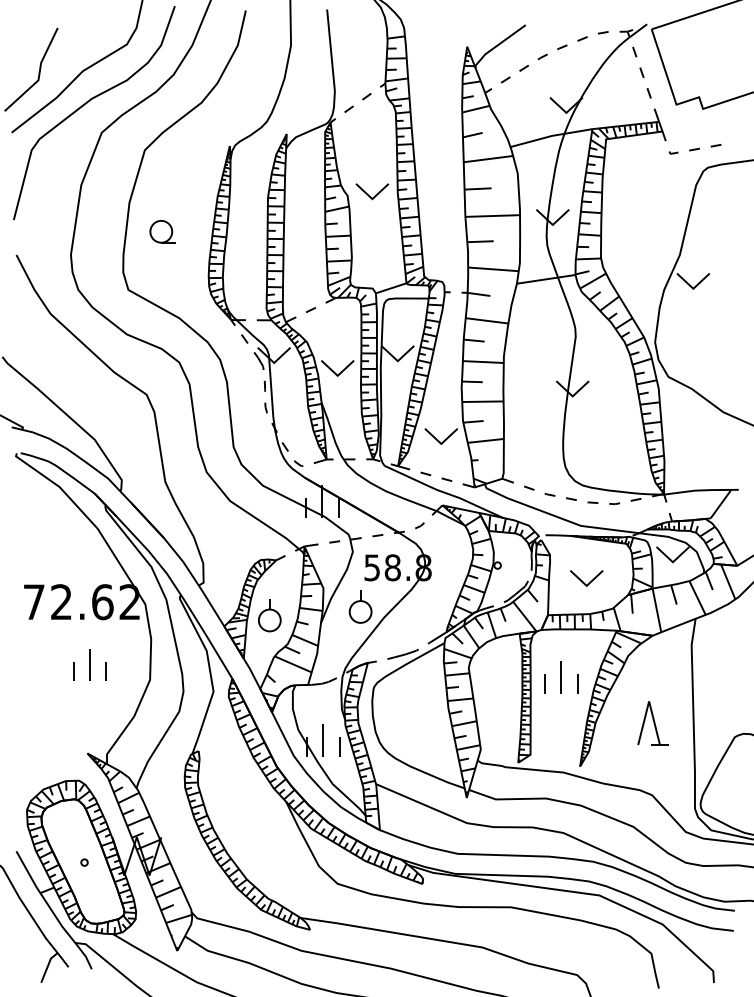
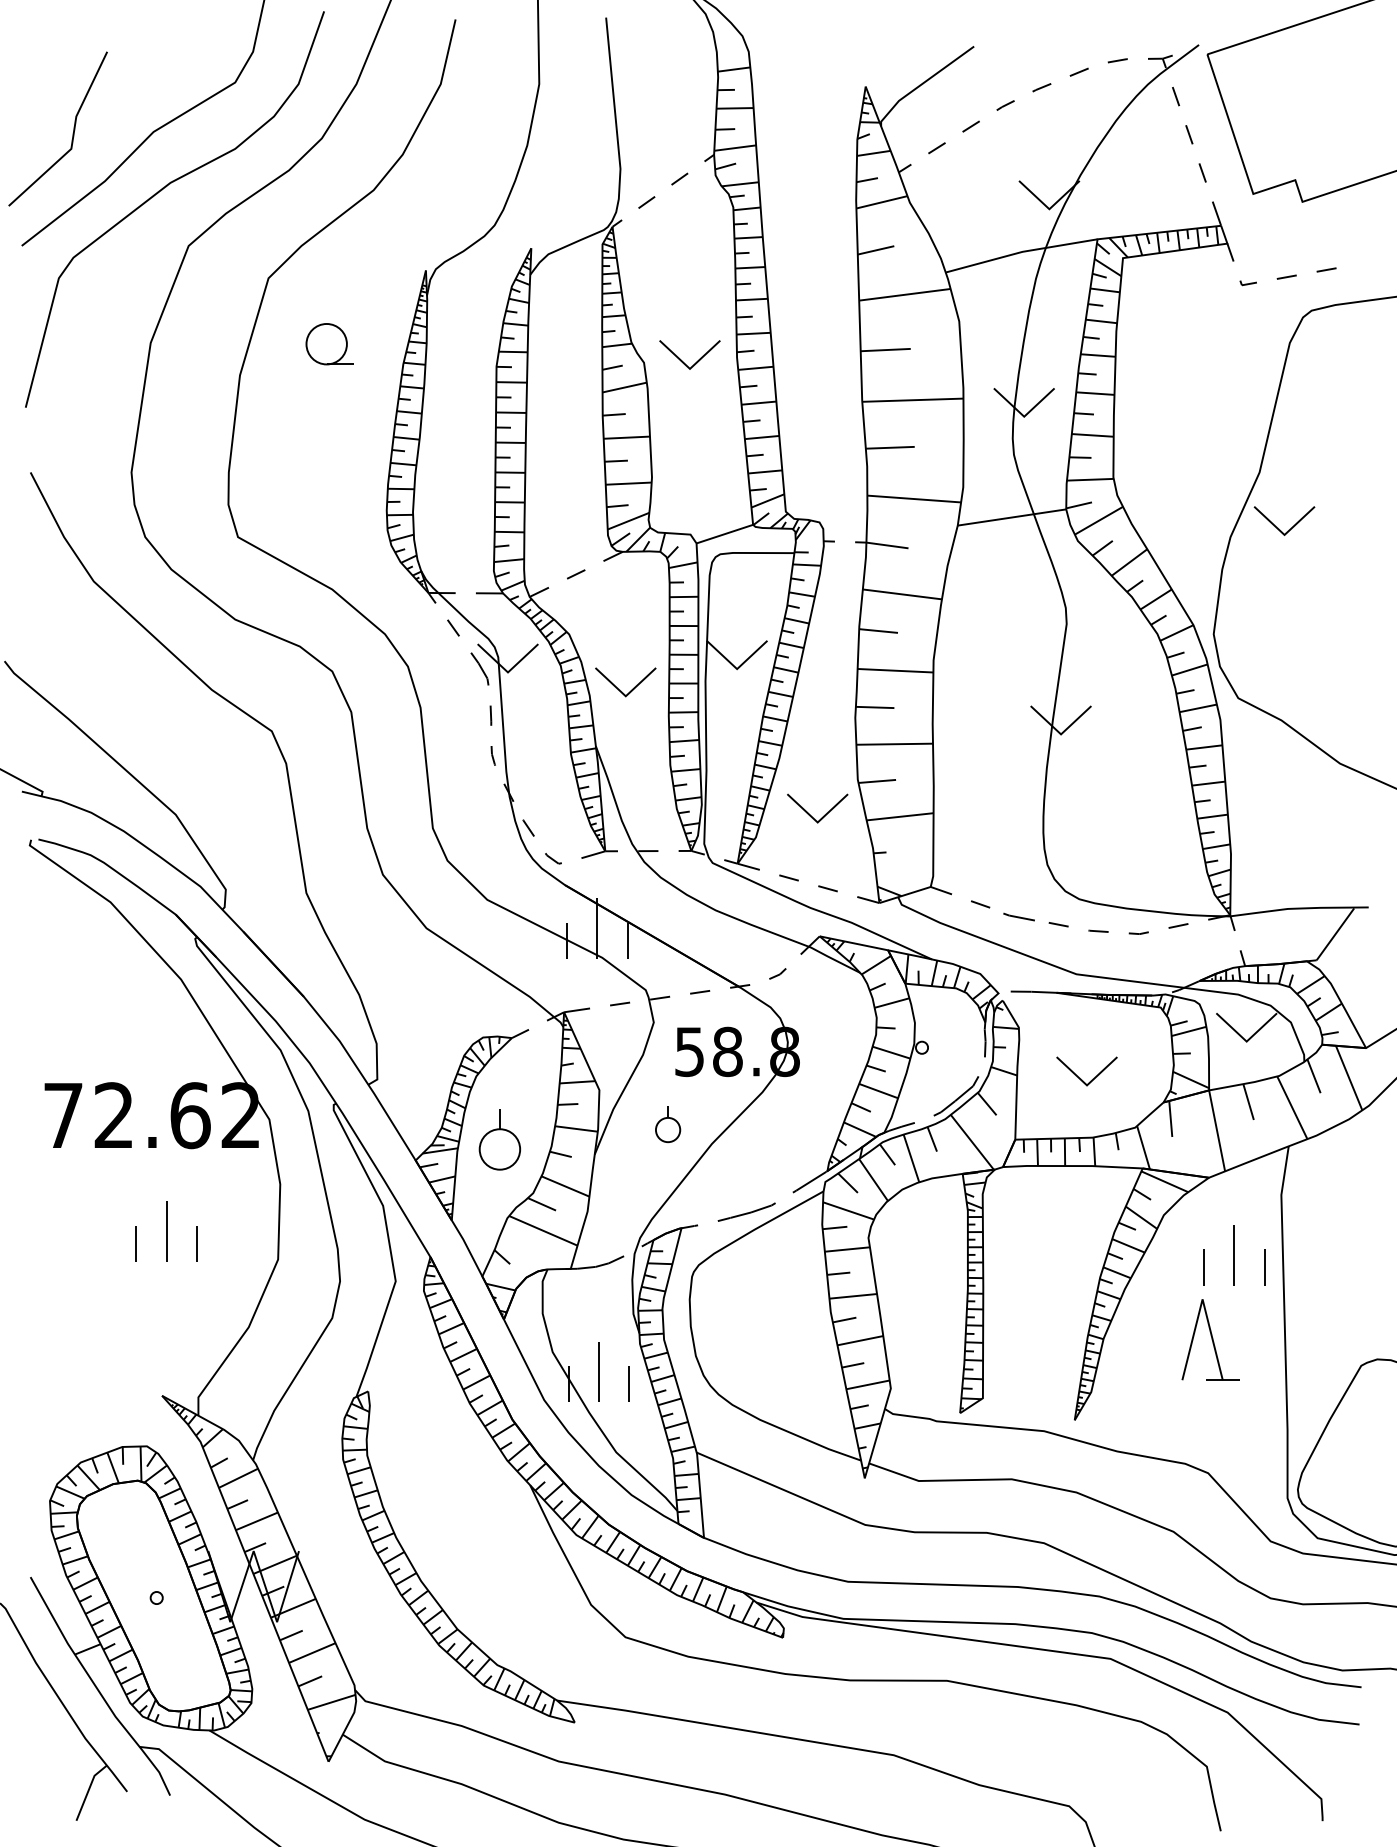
part: (162, 231) -> (328, 343), moved
part: (549, 494) -> (1018, 916), size x1.6
part: (360, 606) -> (667, 1123), size x0.6
part: (561, 677) -> (1234, 1255), moved

